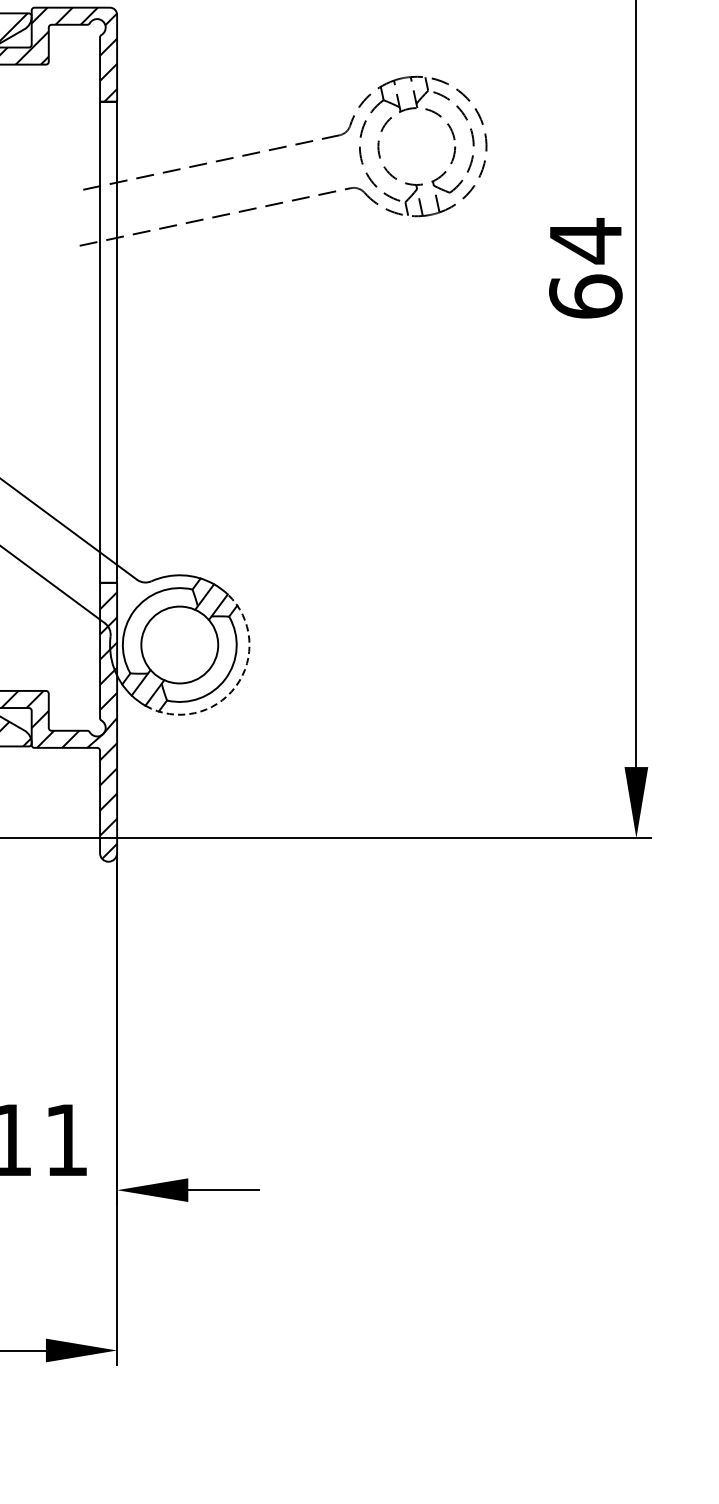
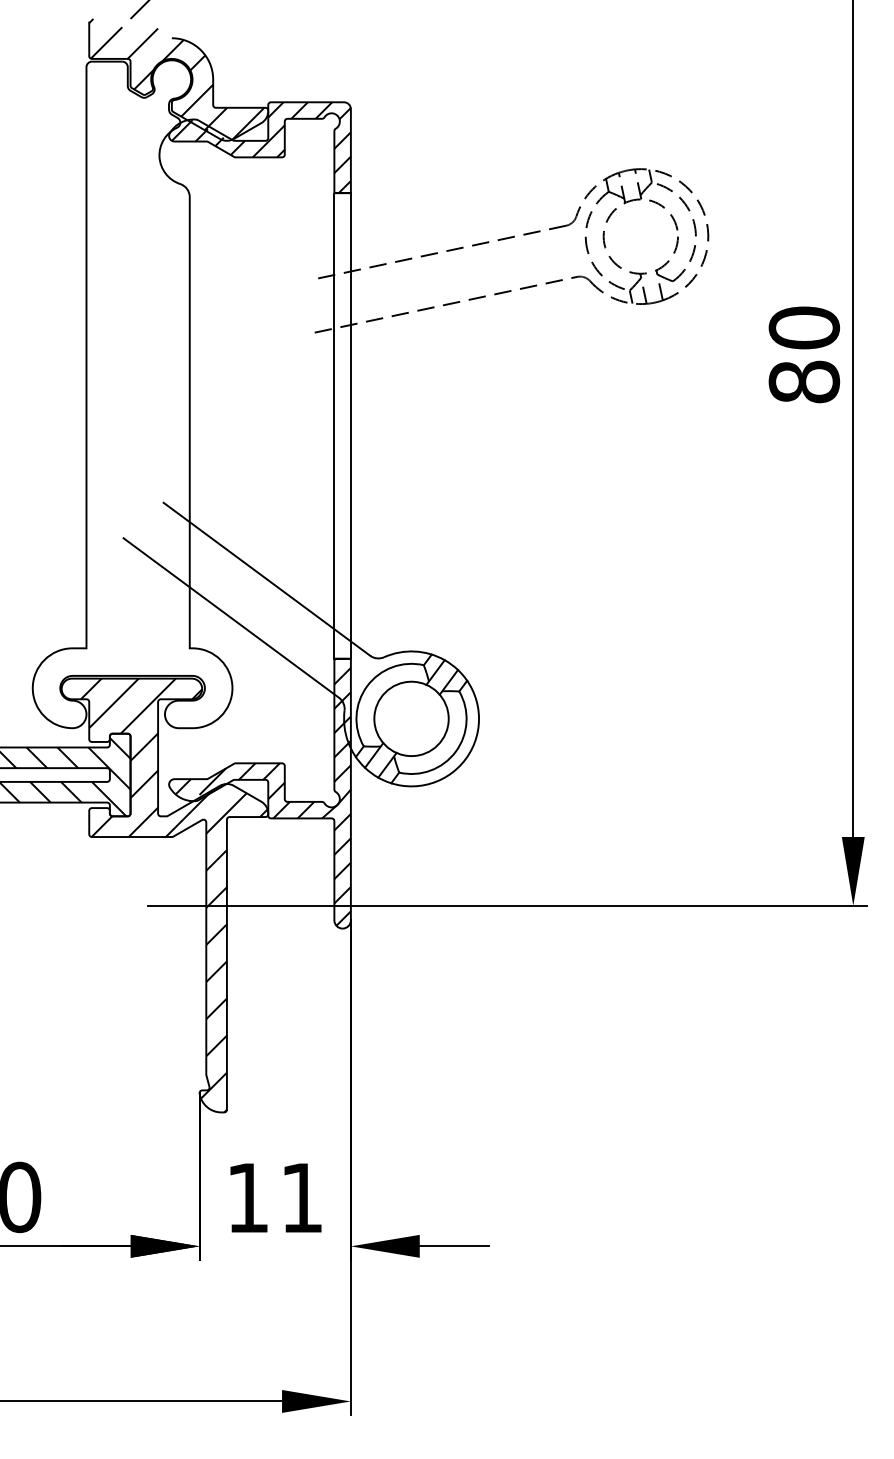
text: (585, 268) -> (804, 354), 64 -> 80
arc: (235, 686) -> (465, 759), dashed -> solid

